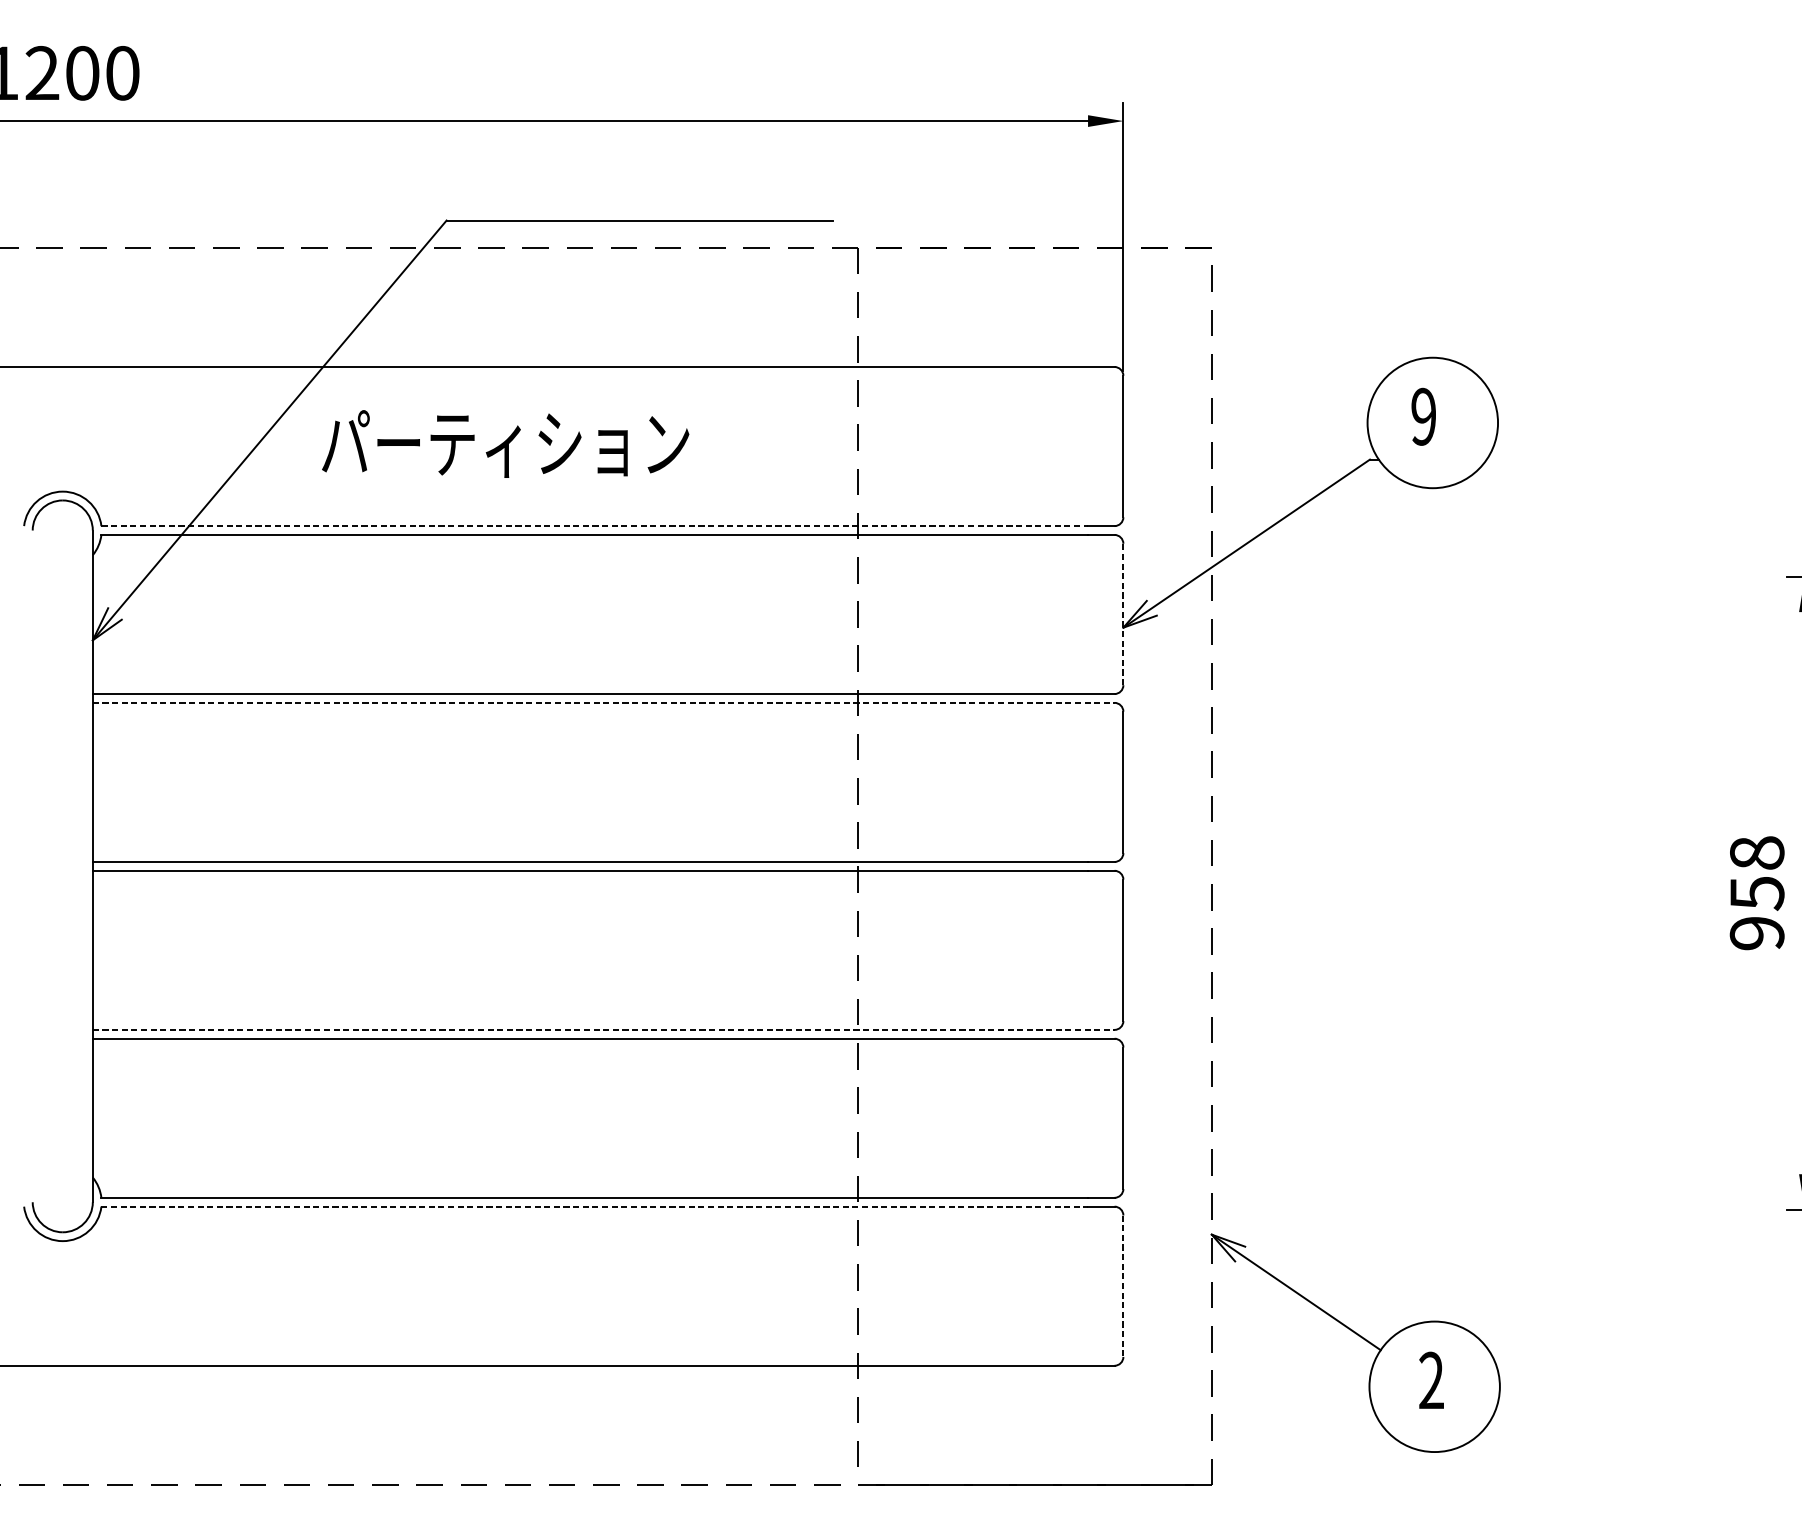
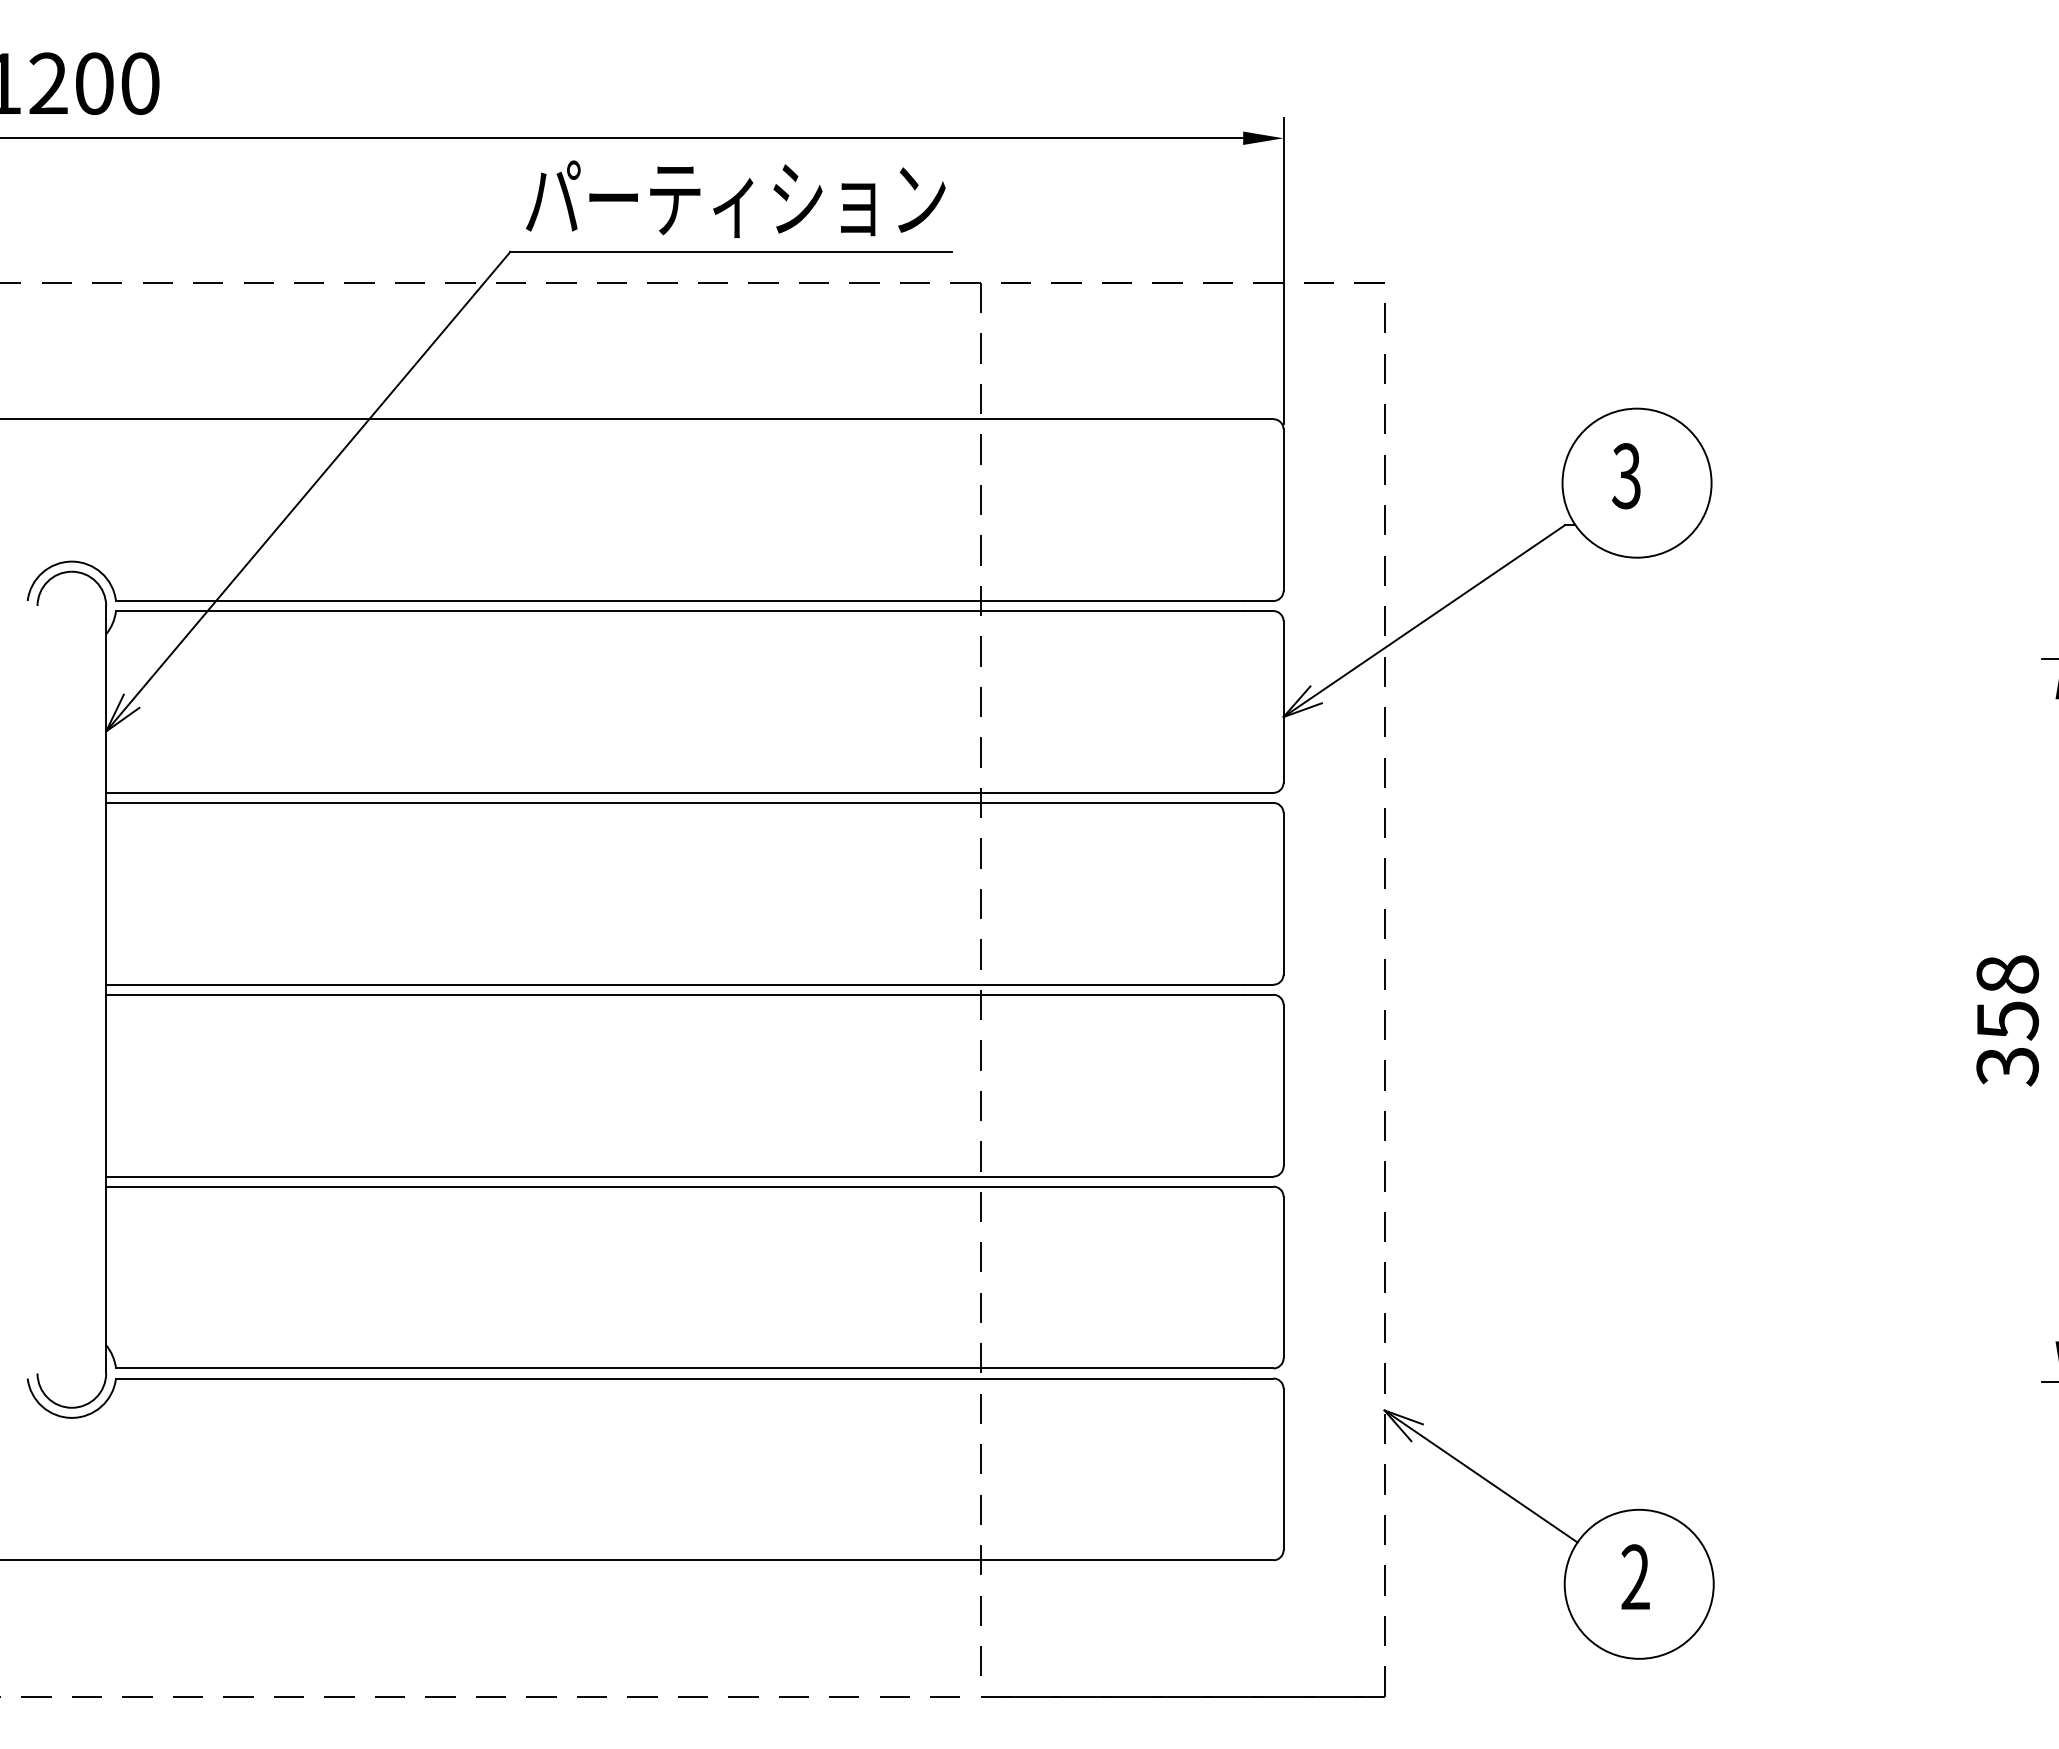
text: (1423, 417) -> (1626, 476), 9 -> 3
text: (505, 443) -> (735, 198), moved
line: (594, 526) -> (679, 601), dashed -> solid
line: (1123, 614) -> (1283, 701), dashed -> solid
line: (603, 702) -> (689, 802), dashed -> solid
text: (1757, 933) -> (2007, 1066), 958 -> 358
line: (603, 1029) -> (689, 1176), dashed -> solid
line: (594, 1206) -> (679, 1378), dashed -> solid
line: (1123, 1286) -> (1283, 1469), dashed -> solid

